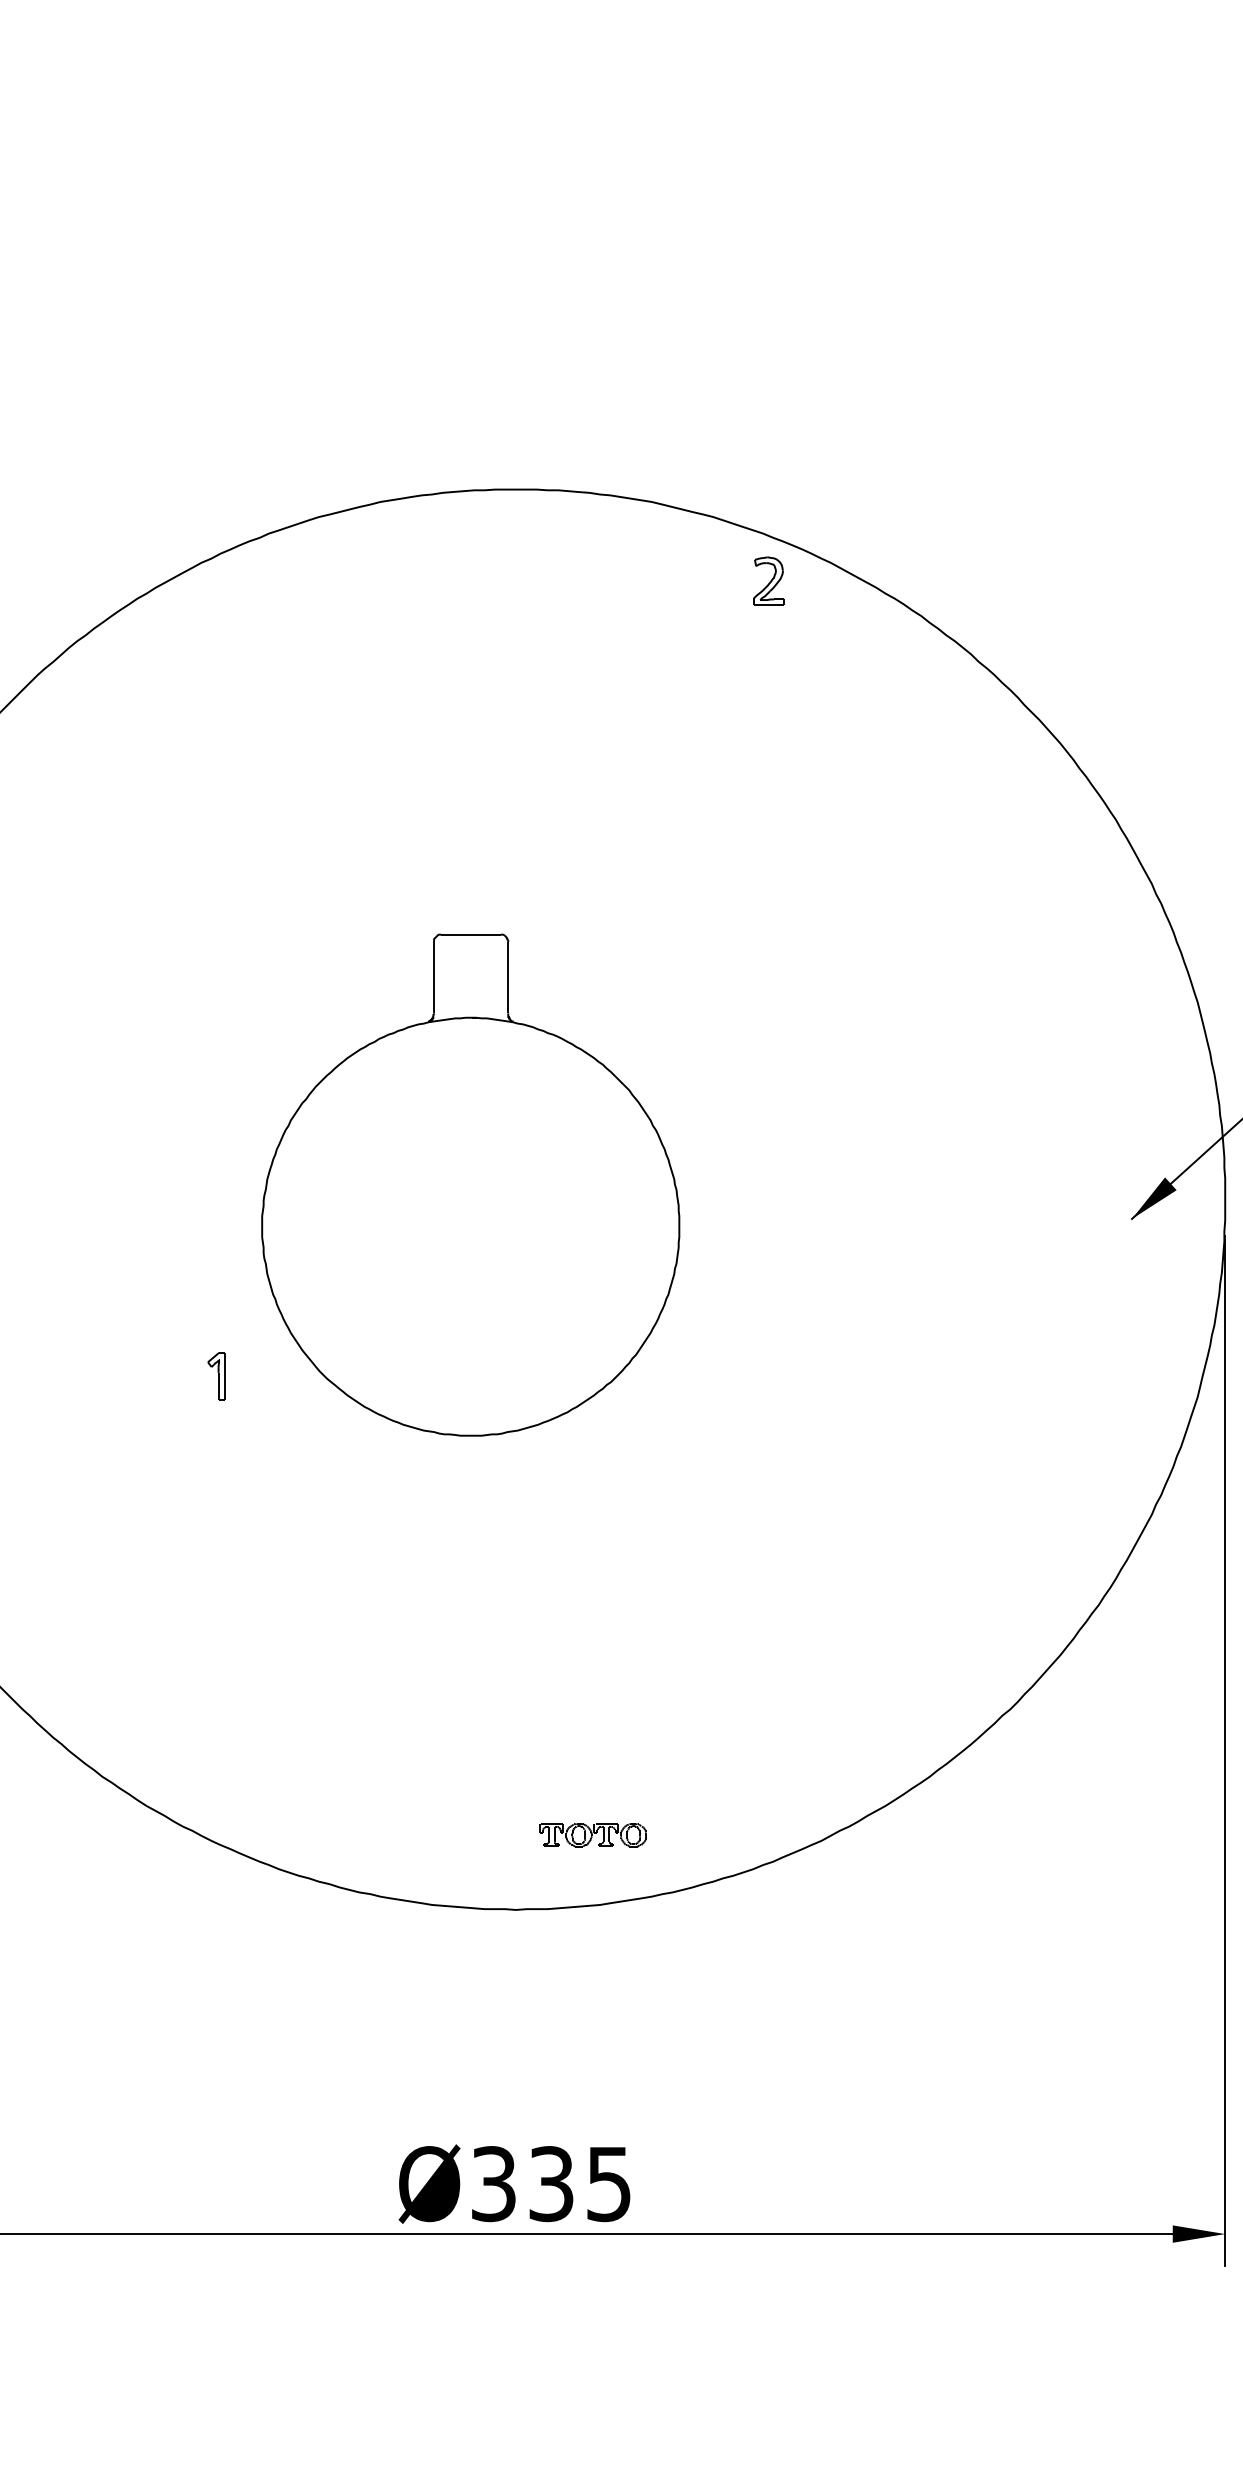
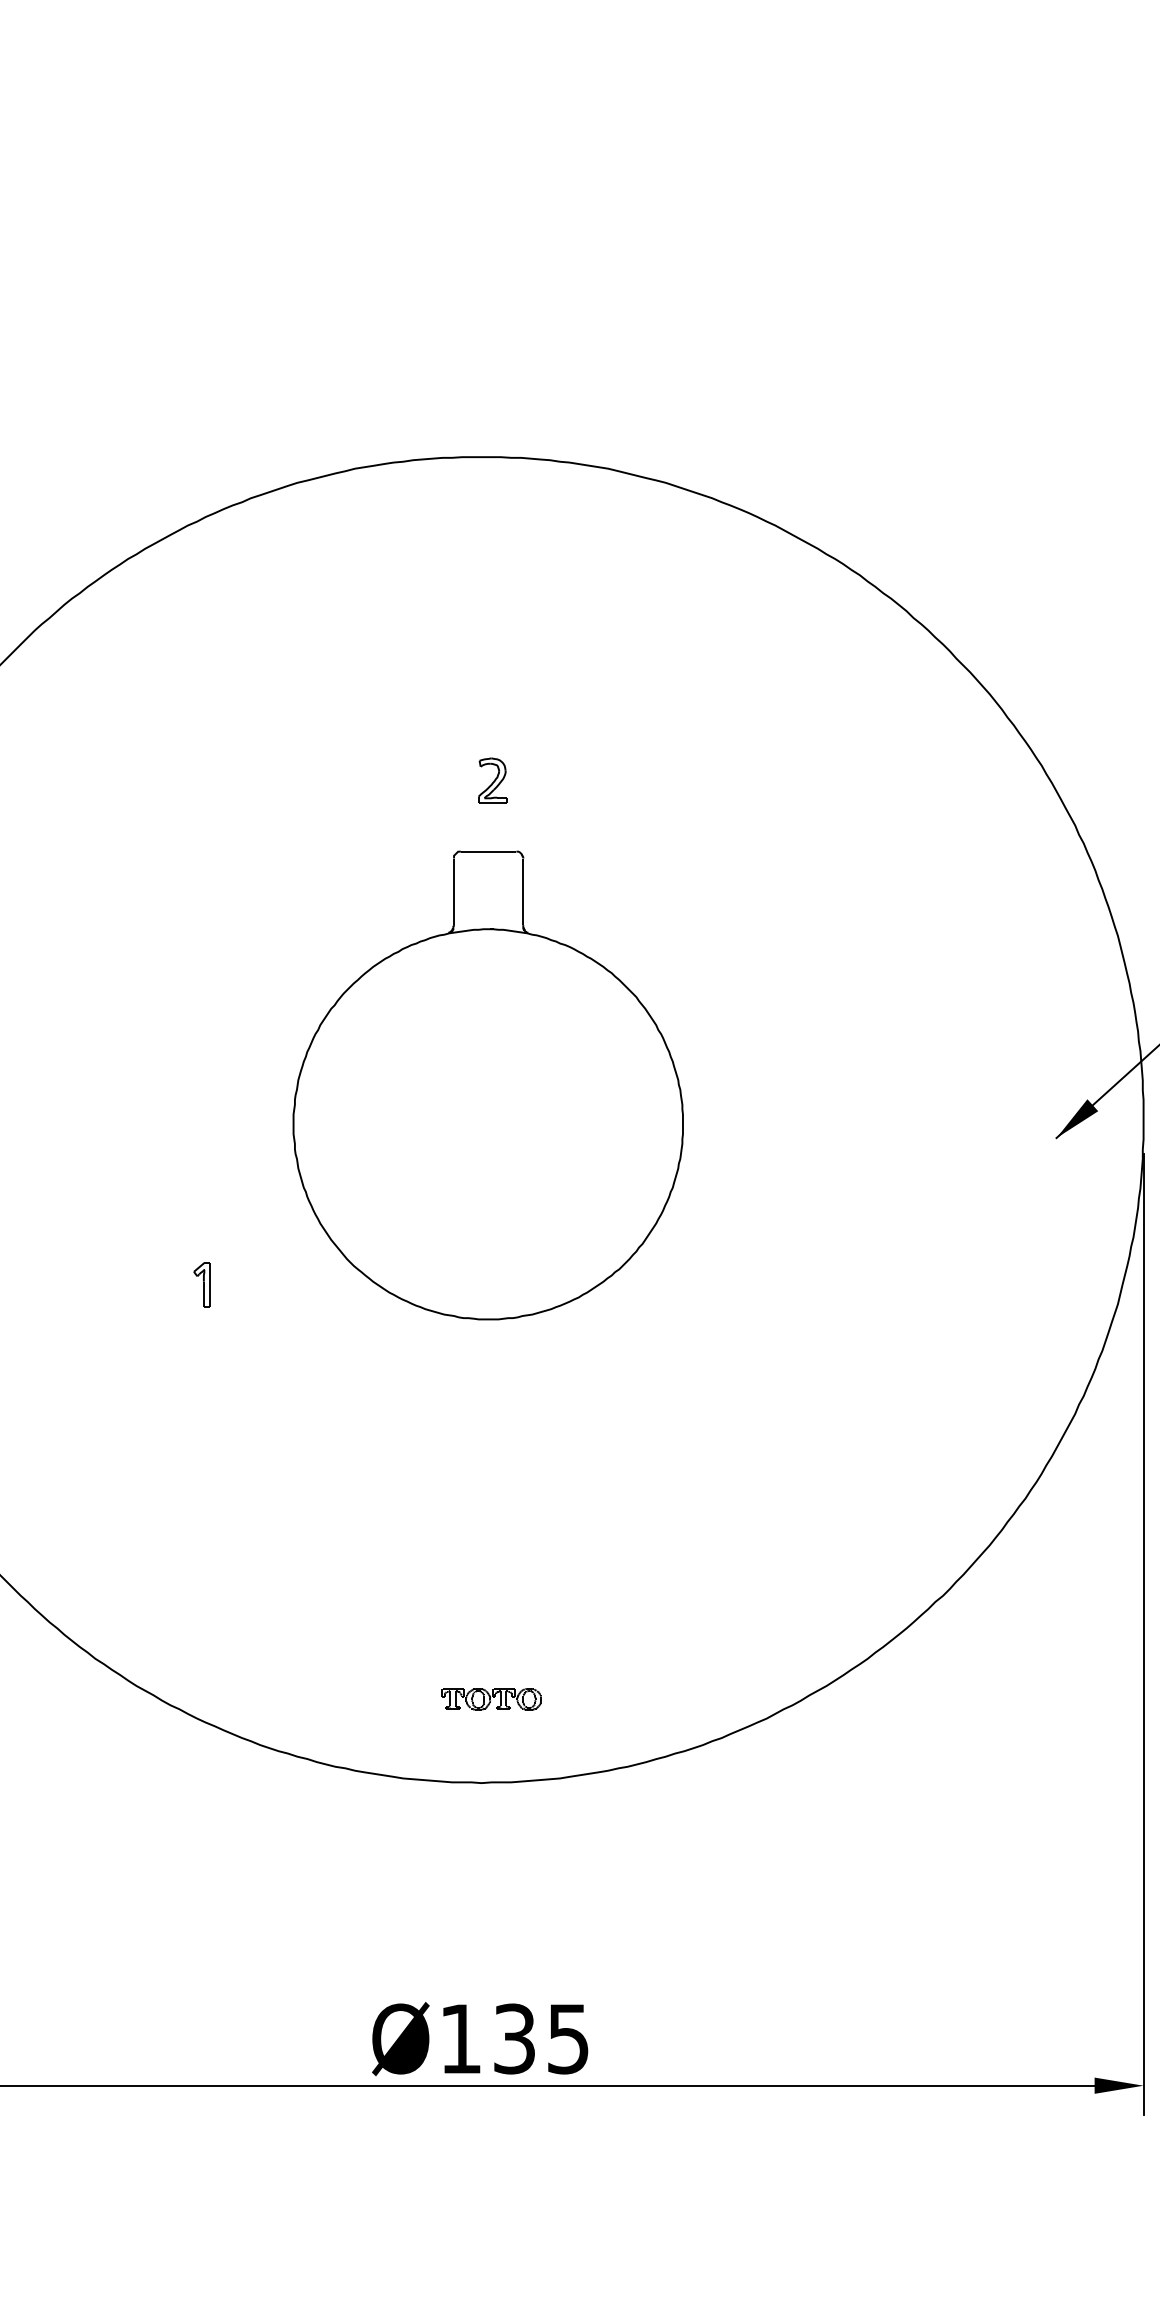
part: (768, 580) -> (492, 780), moved
part: (469, 1185) -> (487, 1085), moved
part: (593, 1835) -> (491, 1699), moved
text: (493, 2183) -> (460, 2038), Ø335 -> Ø135

